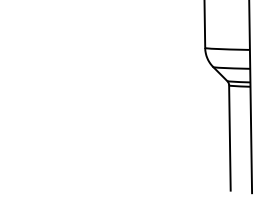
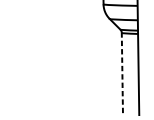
line: (229, 138) -> (122, 73), solid -> dashed

